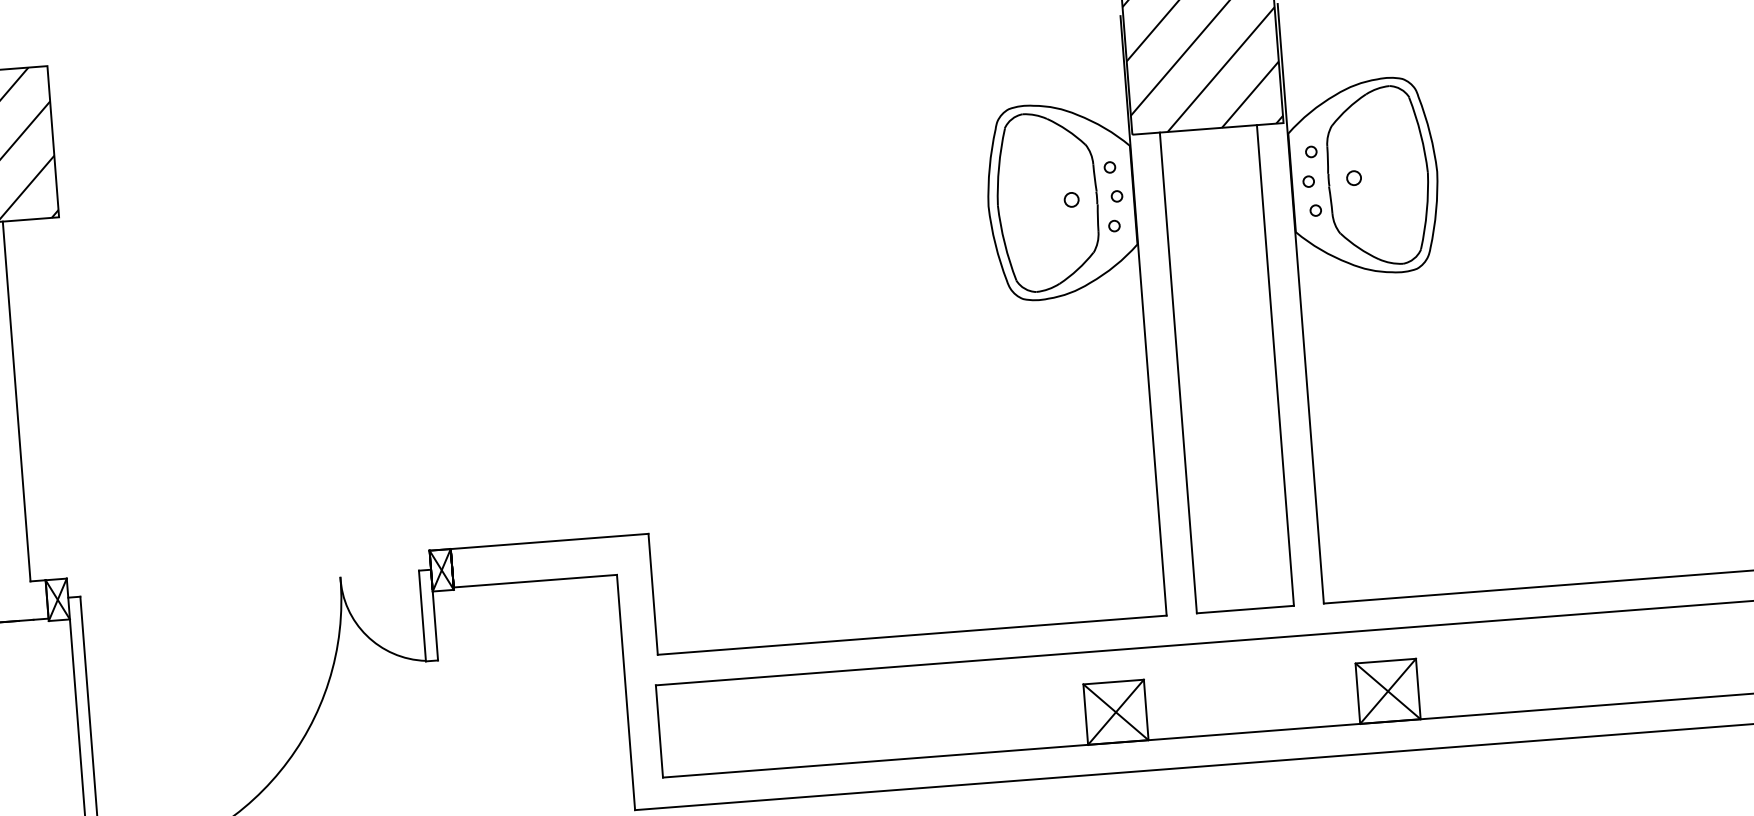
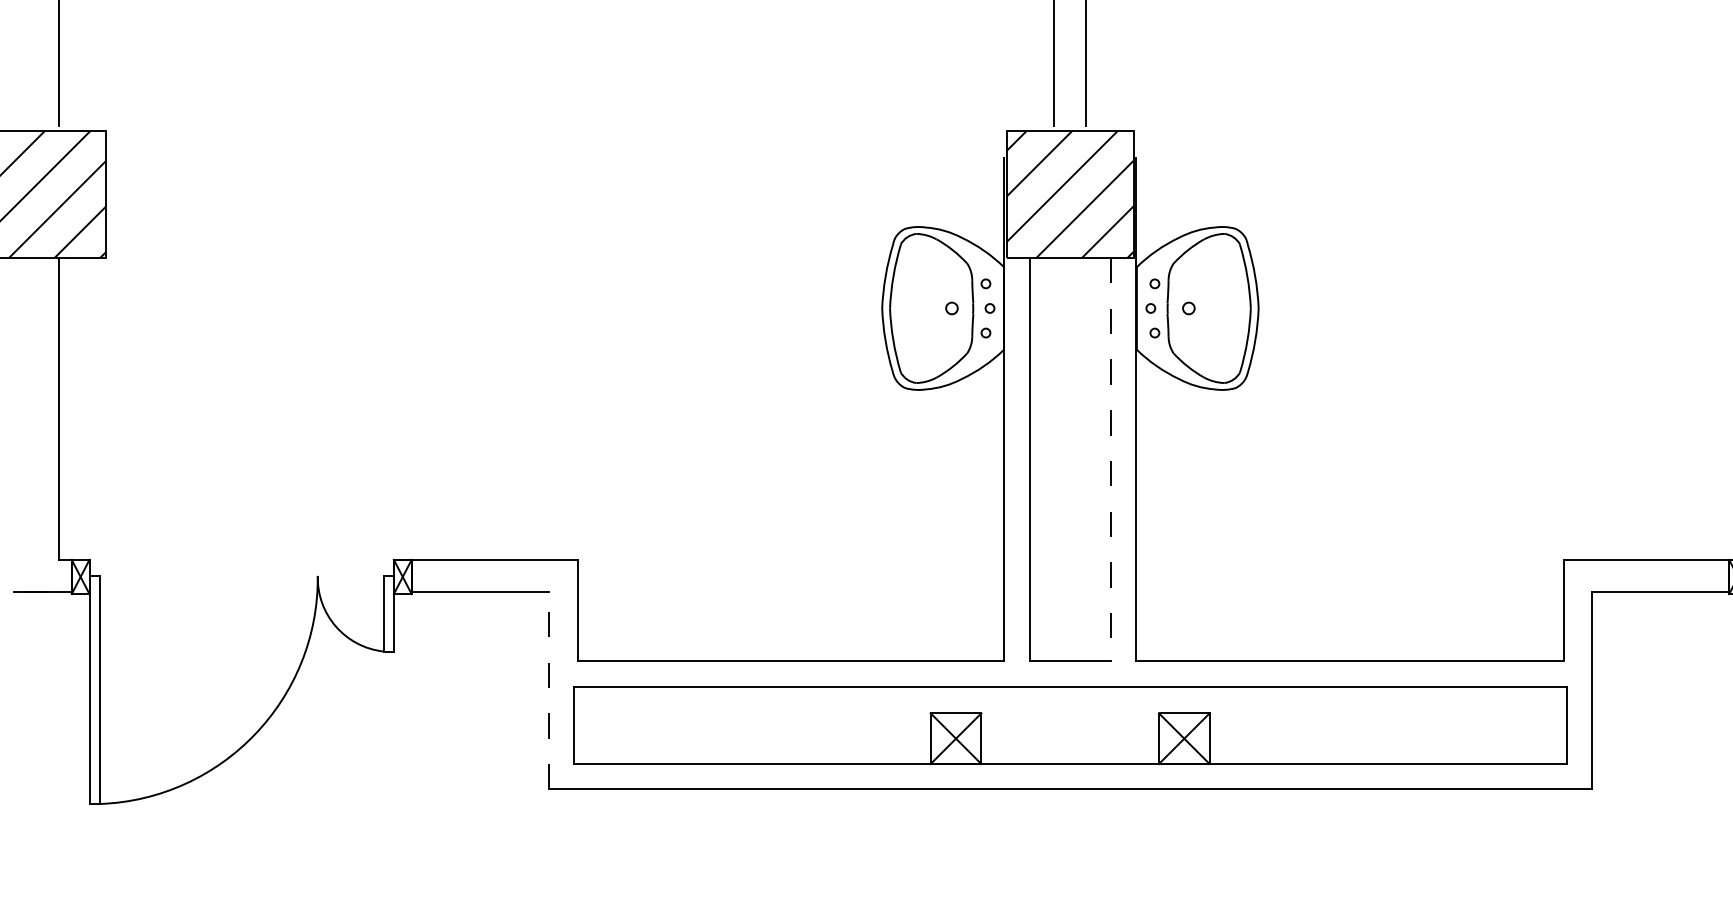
line: (1275, 365) -> (1111, 459), solid -> dashed
line: (625, 692) -> (548, 690), solid -> dashed

